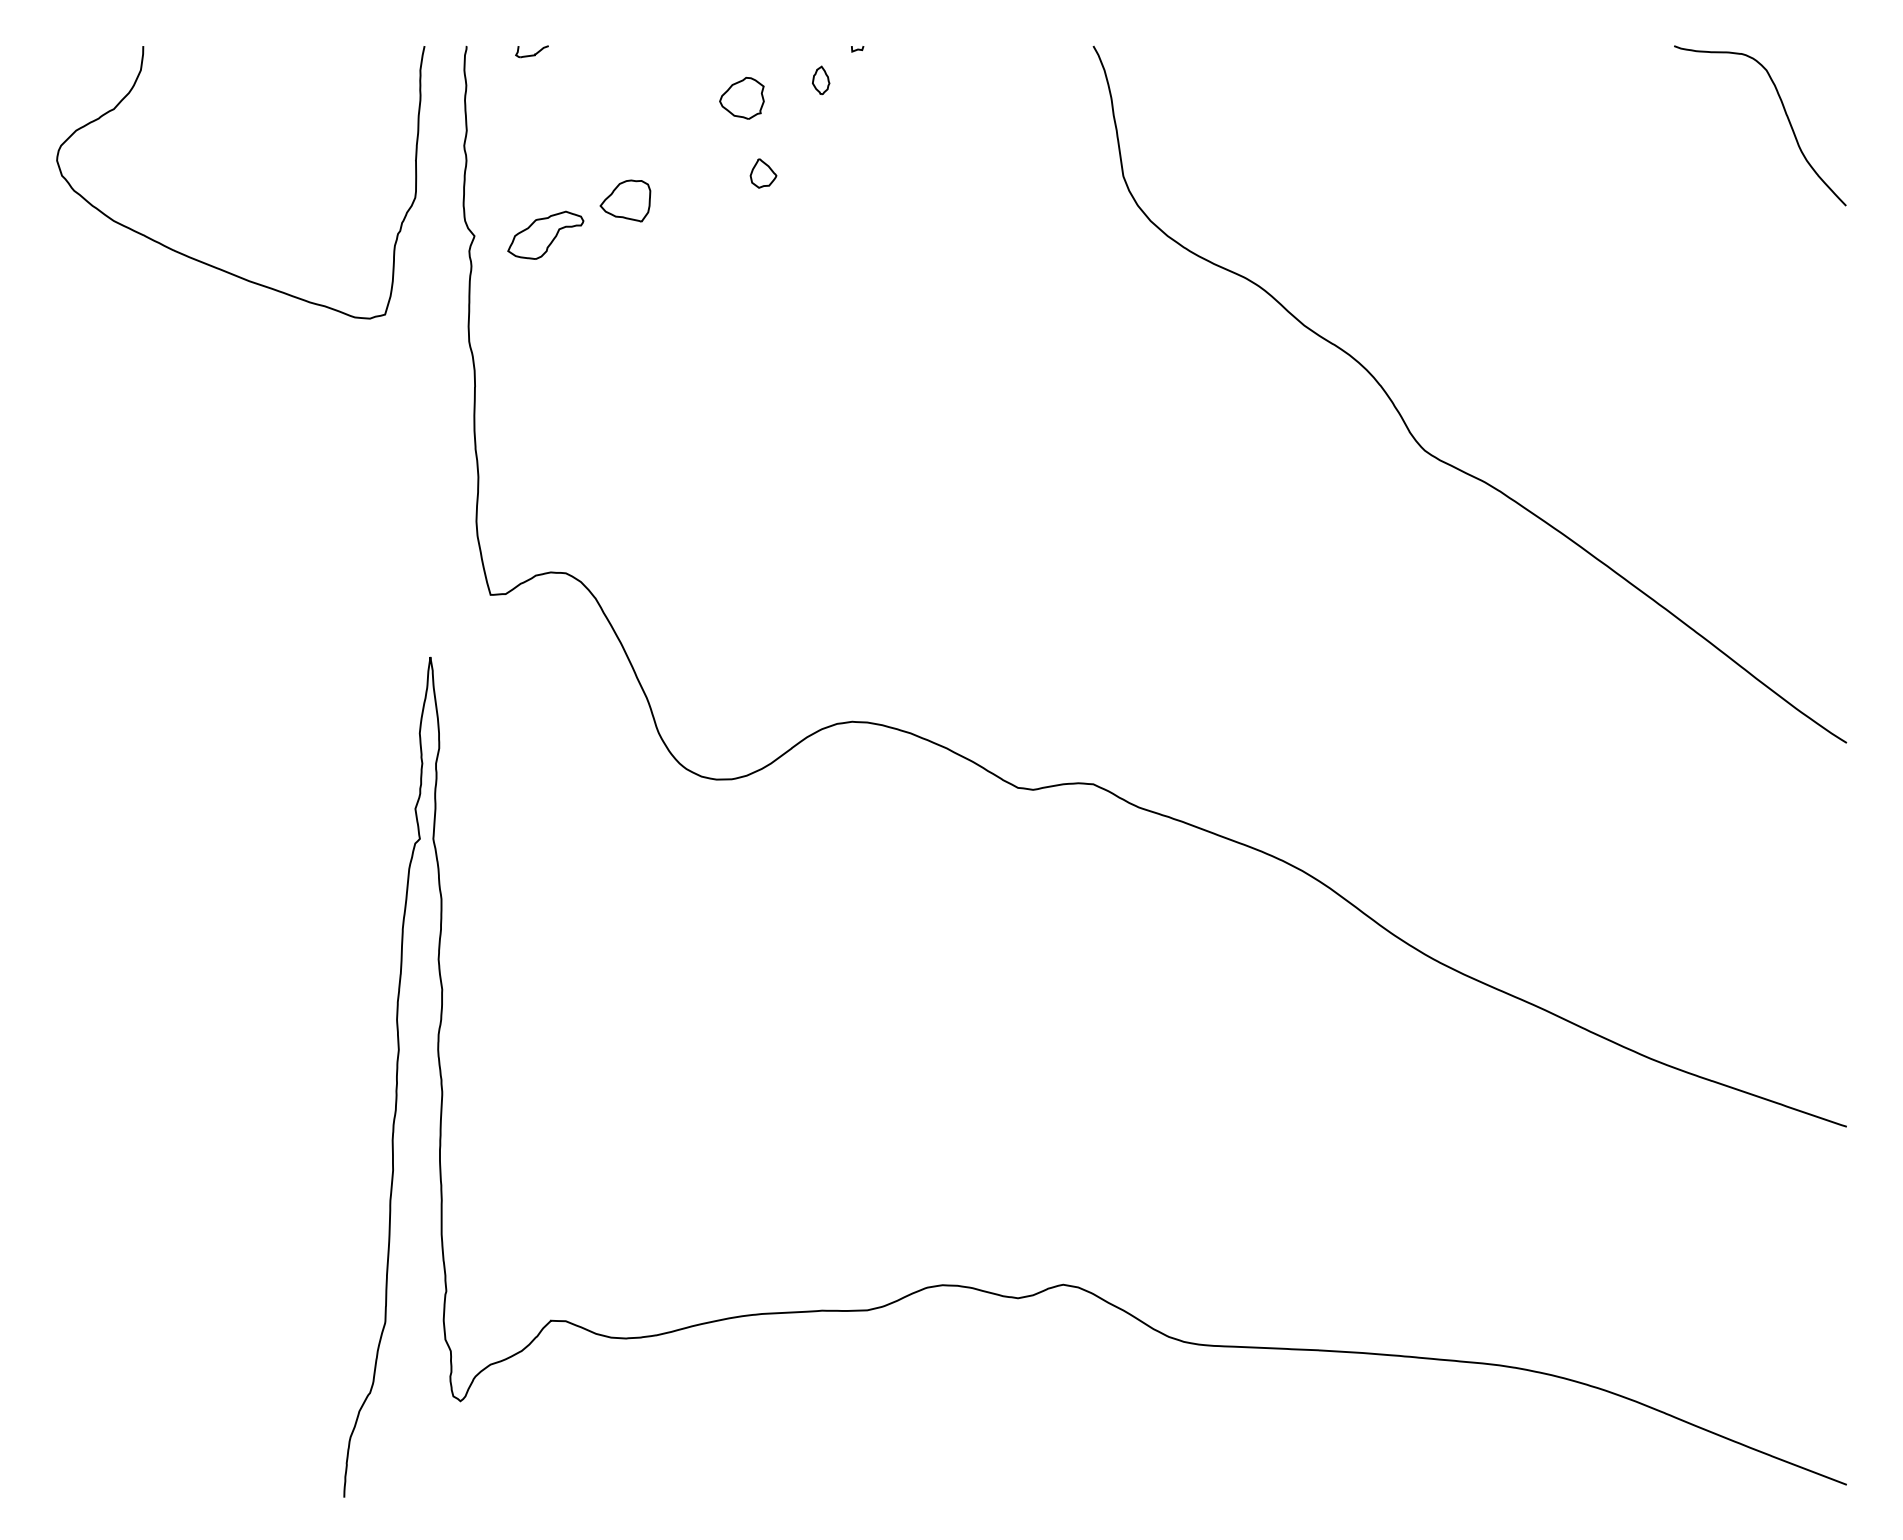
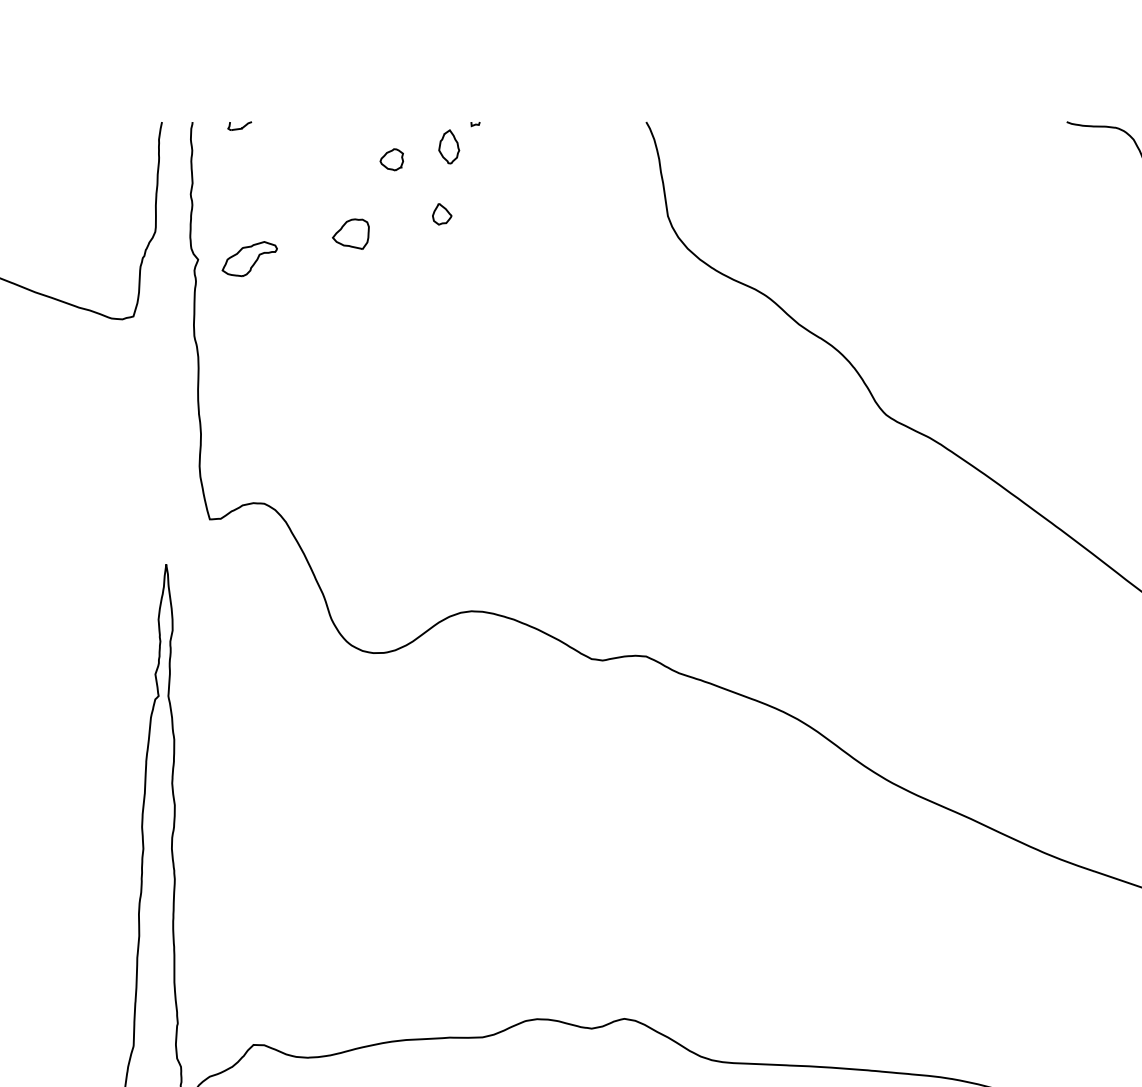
part: (820, 80) -> (448, 146), size x1.67
part: (741, 97) -> (391, 159), size x0.71
part: (763, 173) -> (442, 214), moved
part: (625, 200) -> (350, 233), moved

